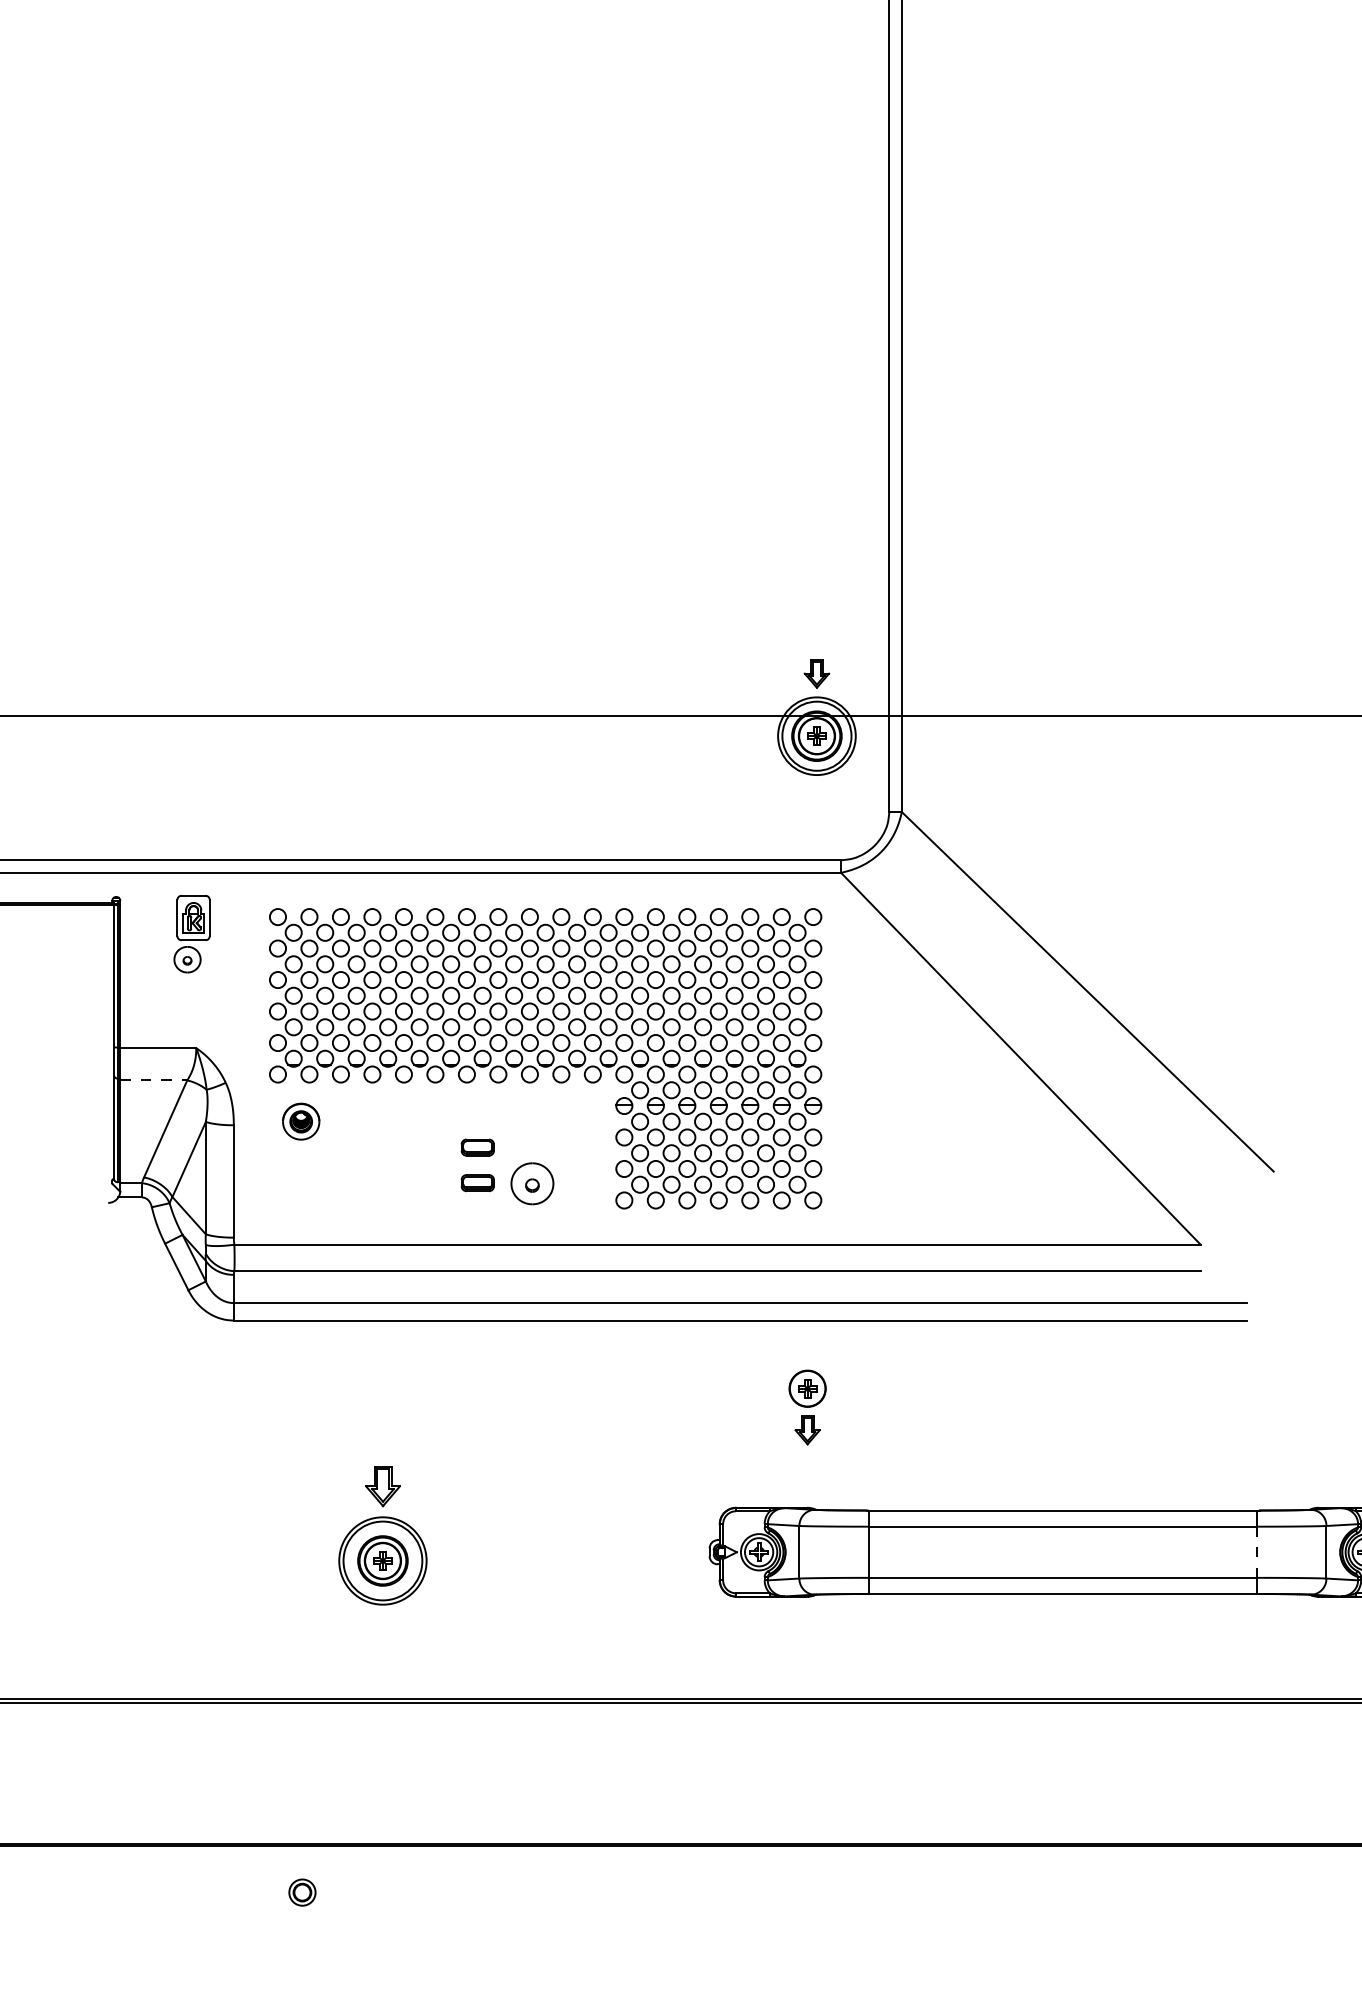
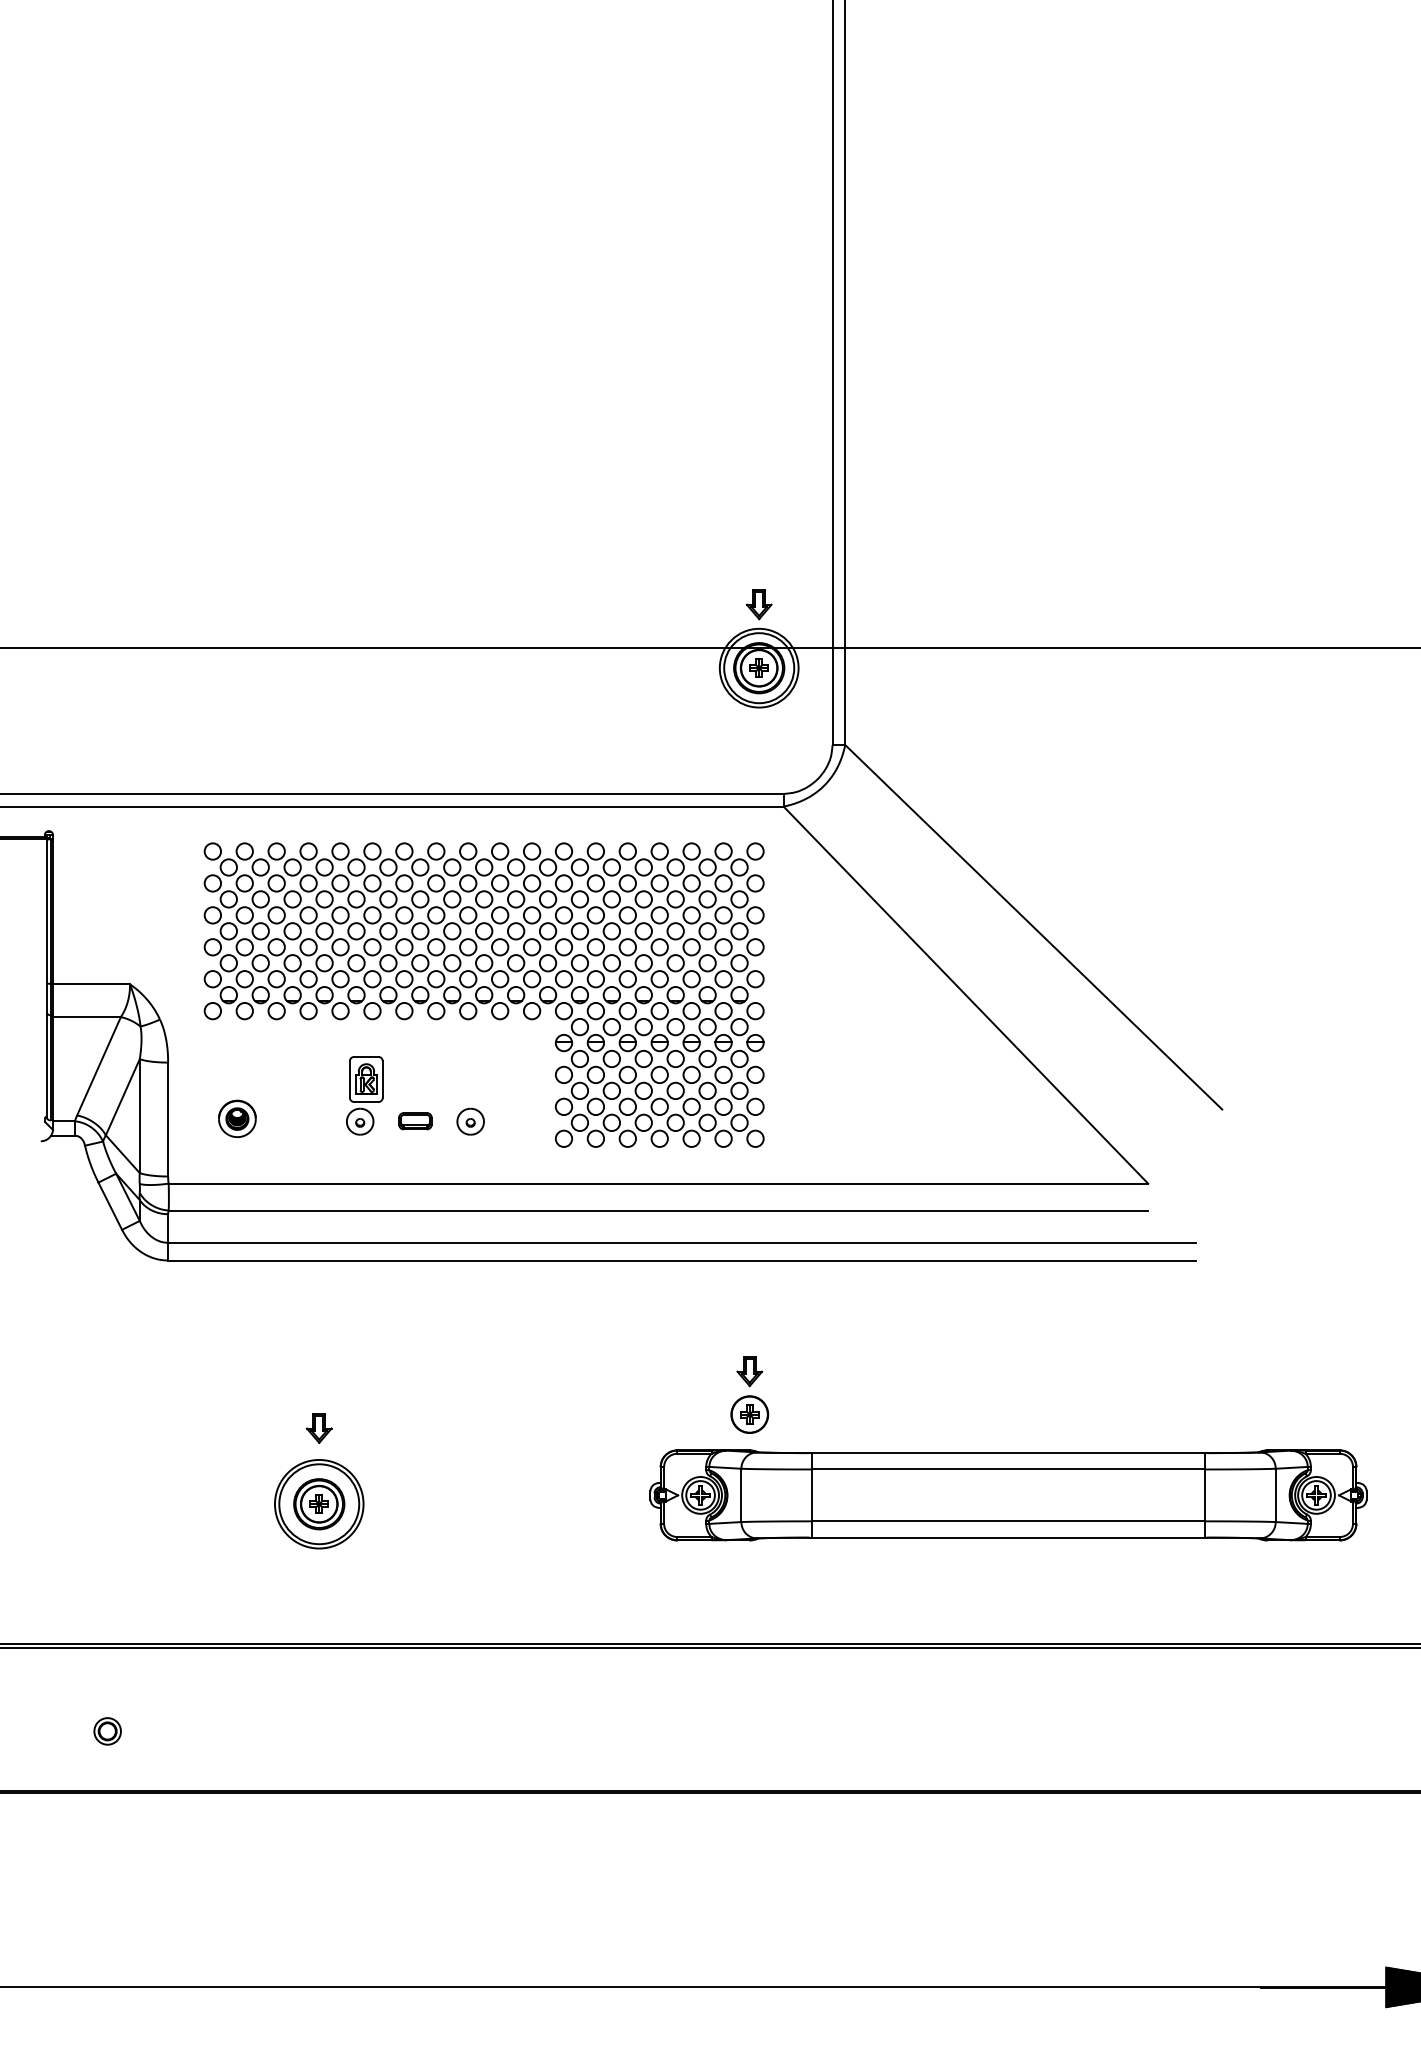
part: (191, 933) -> (364, 1095), moved
line: (153, 1080) -> (86, 1017), dashed -> solid
part: (301, 1121) -> (237, 1118), moved
part: (477, 1147) -> (415, 1085), removed
part: (532, 1183) -> (470, 1121), size x0.62
part: (807, 1388) -> (749, 1414), moved
part: (382, 1486) -> (318, 1428), size x0.71
line: (1257, 1552) -> (1205, 1495), dashed -> solid
part: (302, 1892) -> (107, 1731), moved

